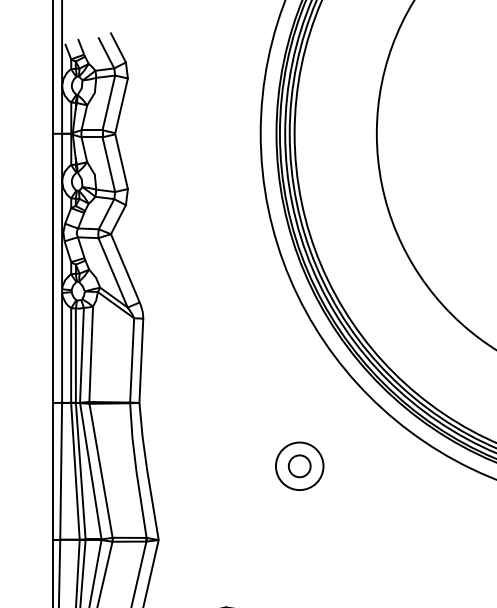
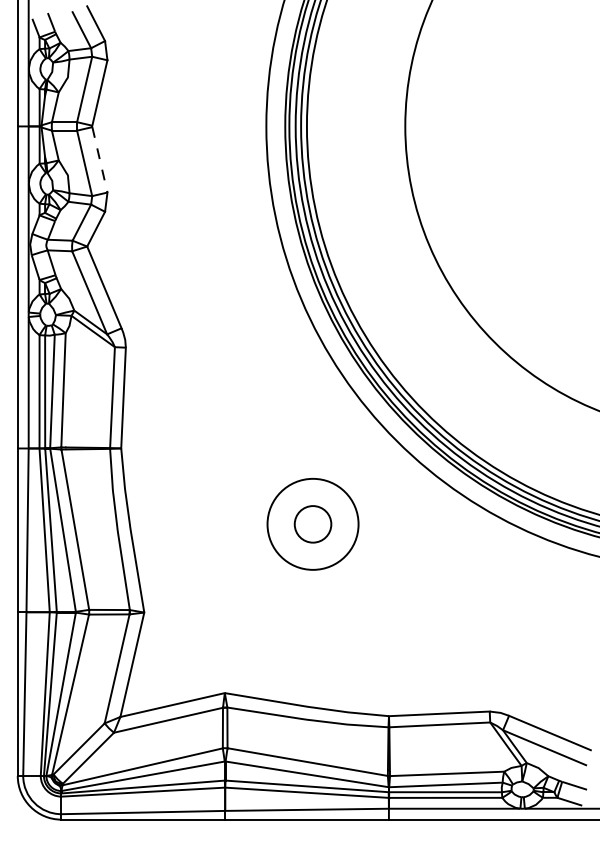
line: (121, 161) -> (99, 159), solid -> dashed
circle: (299, 465) -> (312, 523), size x1.6
circle: (299, 466) -> (312, 524), size x1.4

